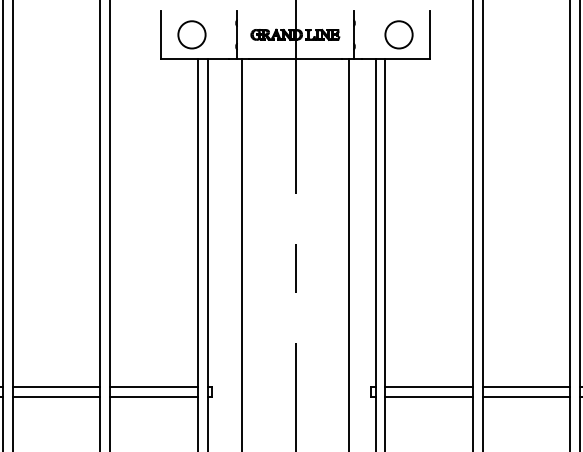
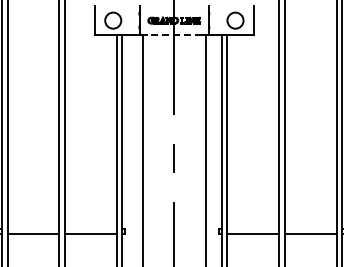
line: (295, 60) -> (174, 35), solid -> dashed
line: (56, 386) -> (33, 228), removed
line: (153, 386) -> (90, 228), removed
line: (429, 386) -> (253, 228), removed
line: (526, 386) -> (310, 228), removed

